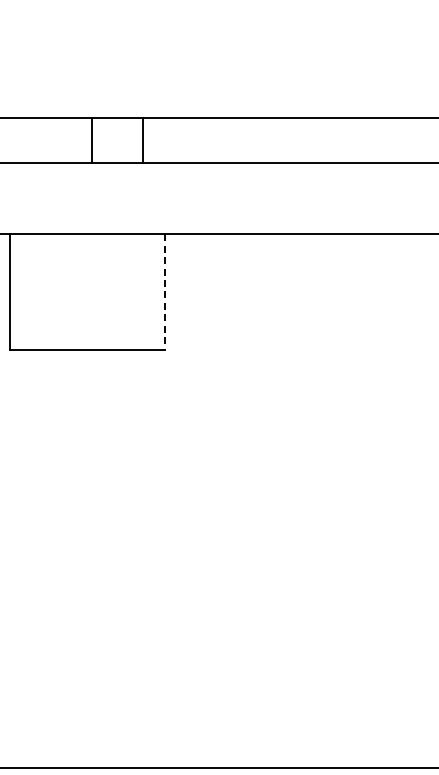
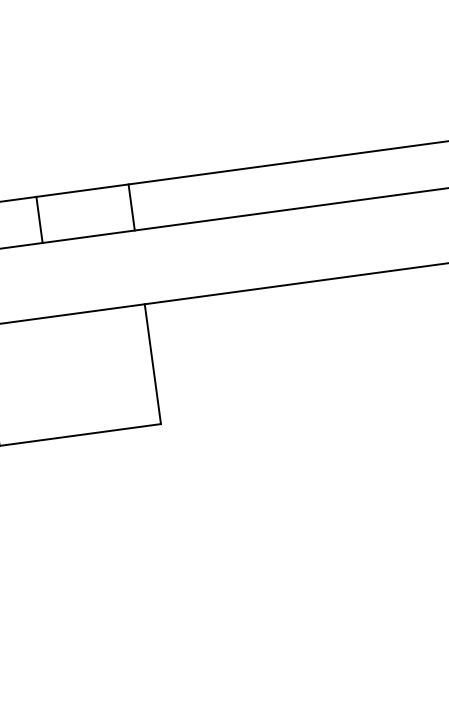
line: (92, 140) -> (39, 219), moved
line: (143, 140) -> (131, 207), moved
line: (165, 292) -> (153, 364), dashed -> solid

